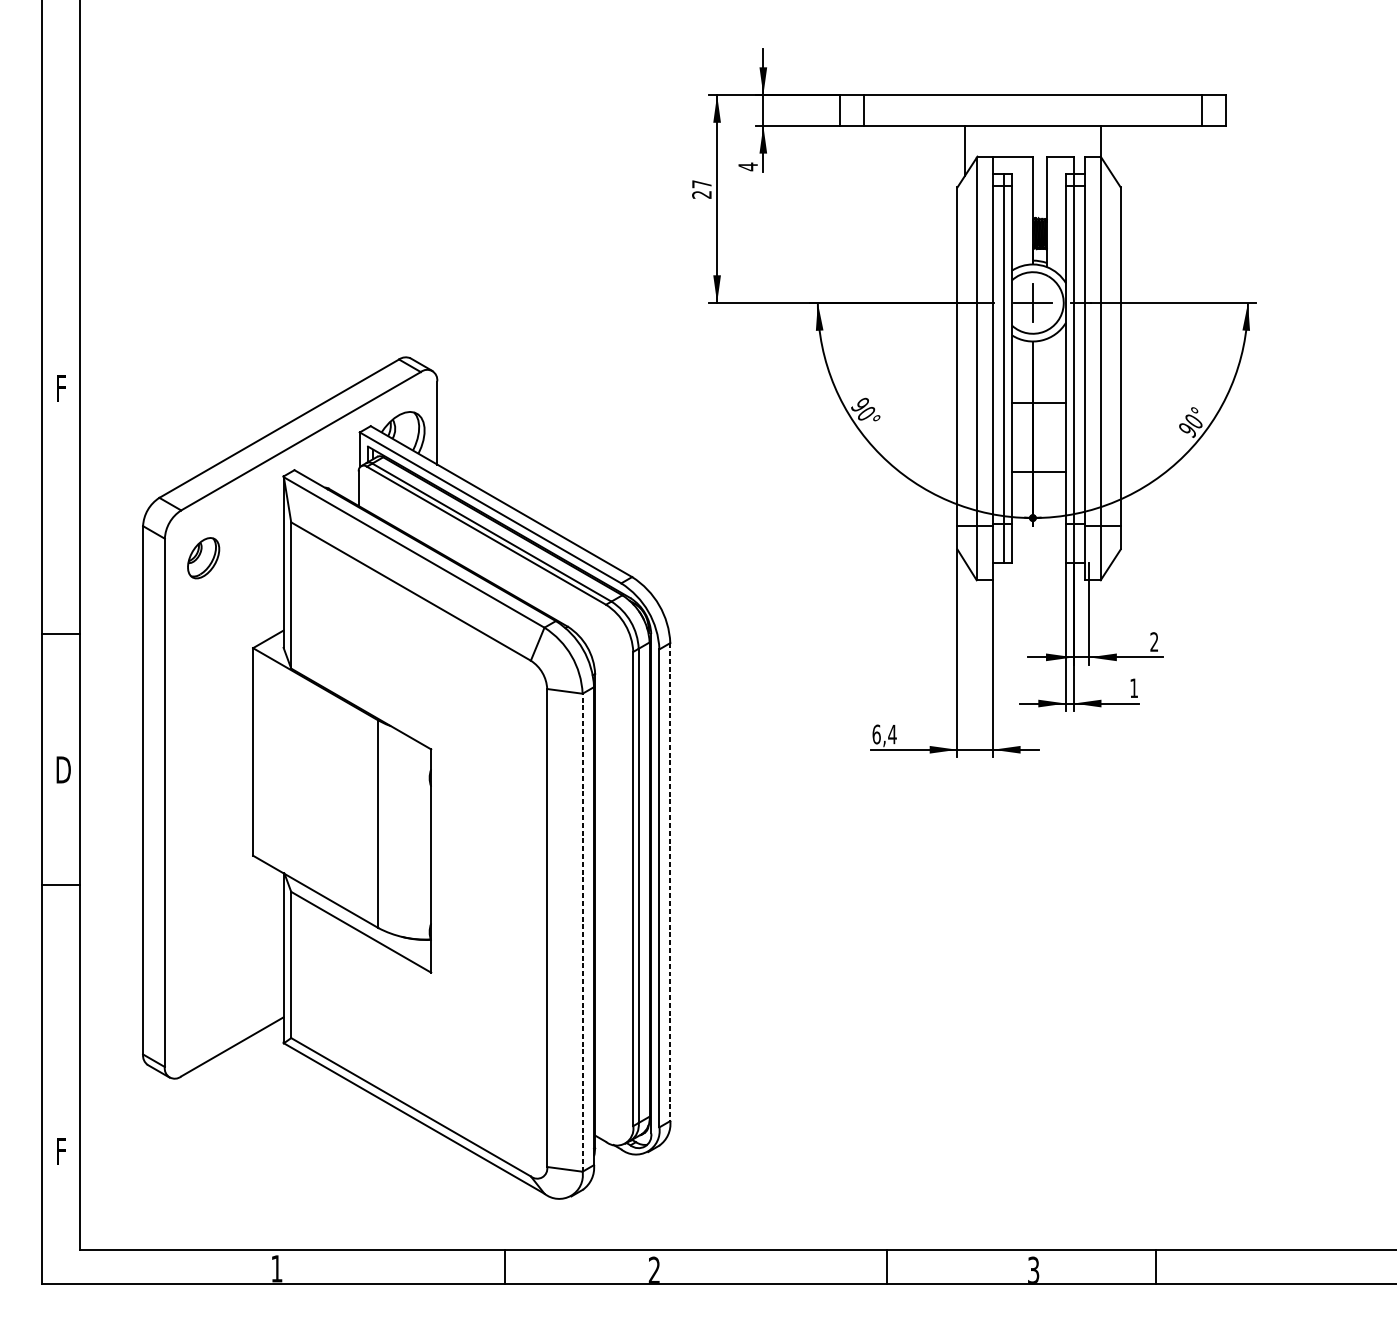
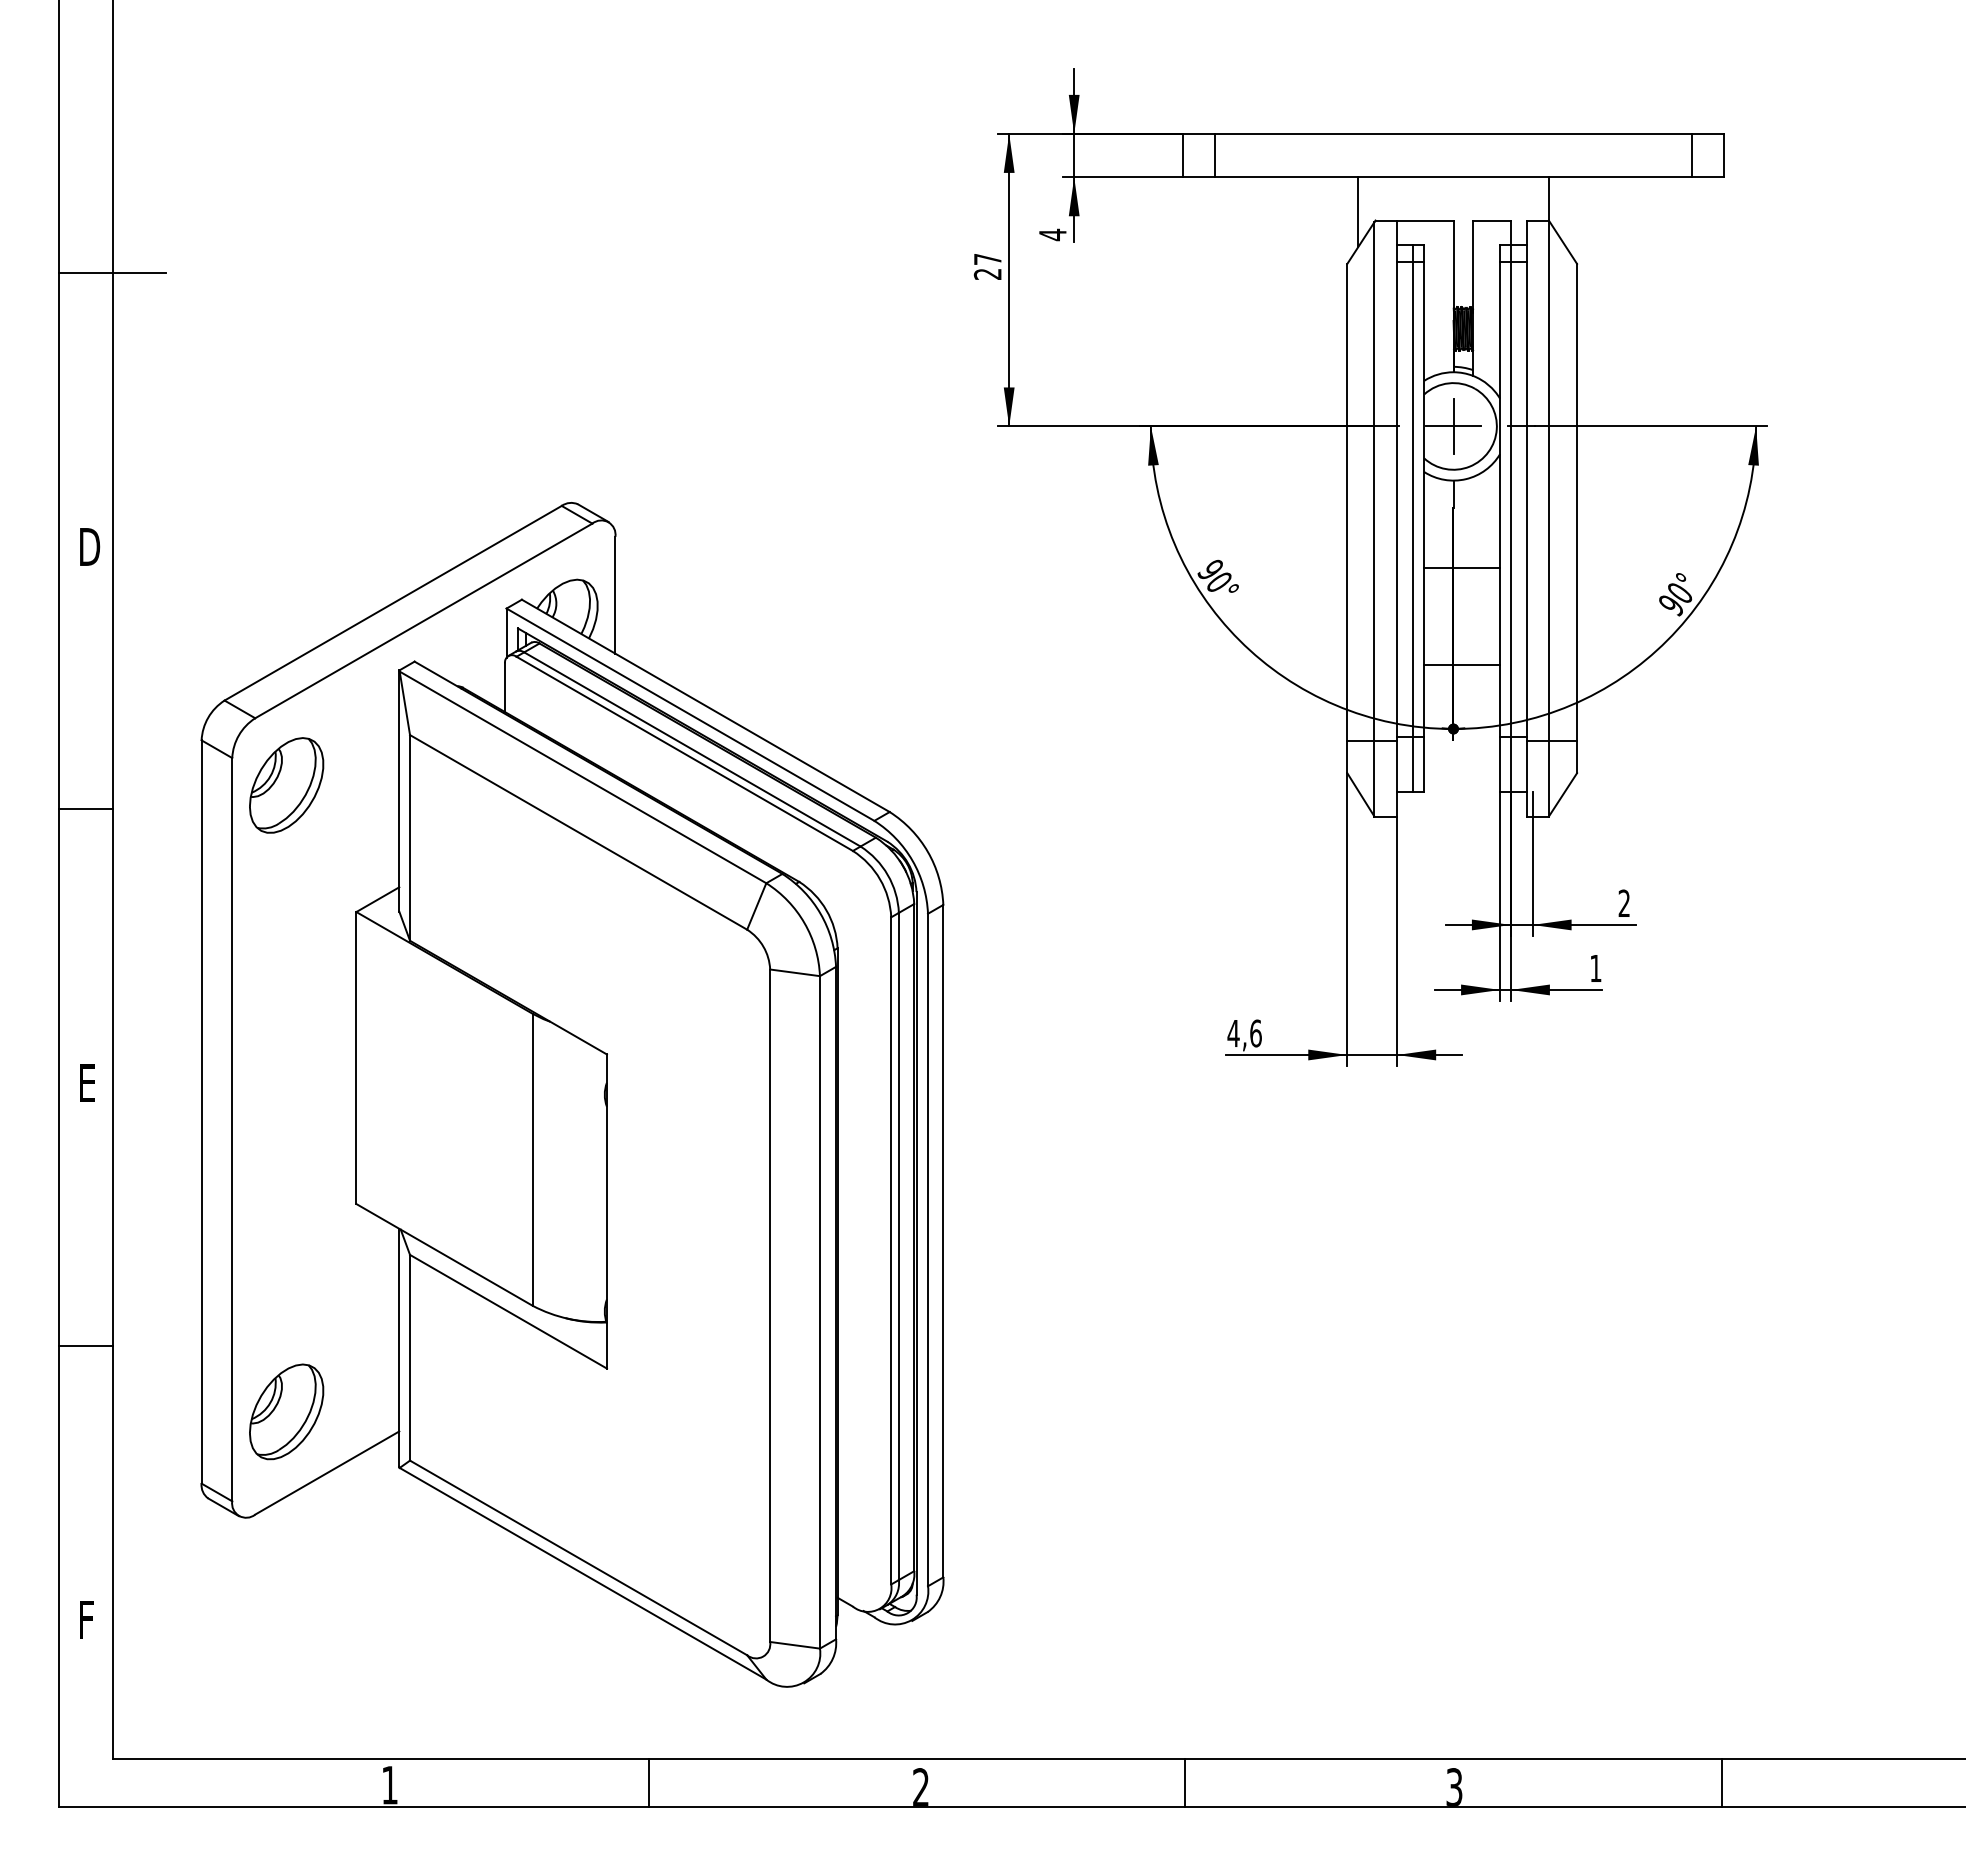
line: (79, 193) -> (112, 272), added
text: (64, 388) -> (90, 546), F -> D
part: (203, 558) -> (286, 785), size x1.67
line: (60, 634) -> (85, 809), moved
text: (884, 734) -> (1244, 1033), 6,4 -> 4,6
text: (64, 770) -> (90, 1083), D -> E
line: (670, 882) -> (943, 1241), dashed -> solid
line: (60, 885) -> (85, 1345), moved
line: (582, 932) -> (819, 1311), dashed -> solid
part: (203, 1003) -> (286, 1411), added
line: (505, 1266) -> (649, 1782), moved
line: (887, 1266) -> (1185, 1782), moved
line: (1155, 1266) -> (1721, 1782), moved

